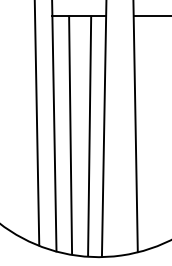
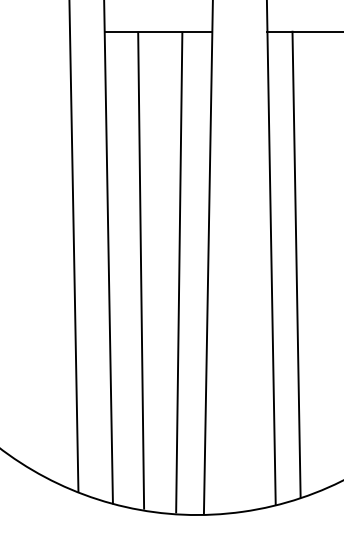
line: (148, 131) -> (297, 263), added

